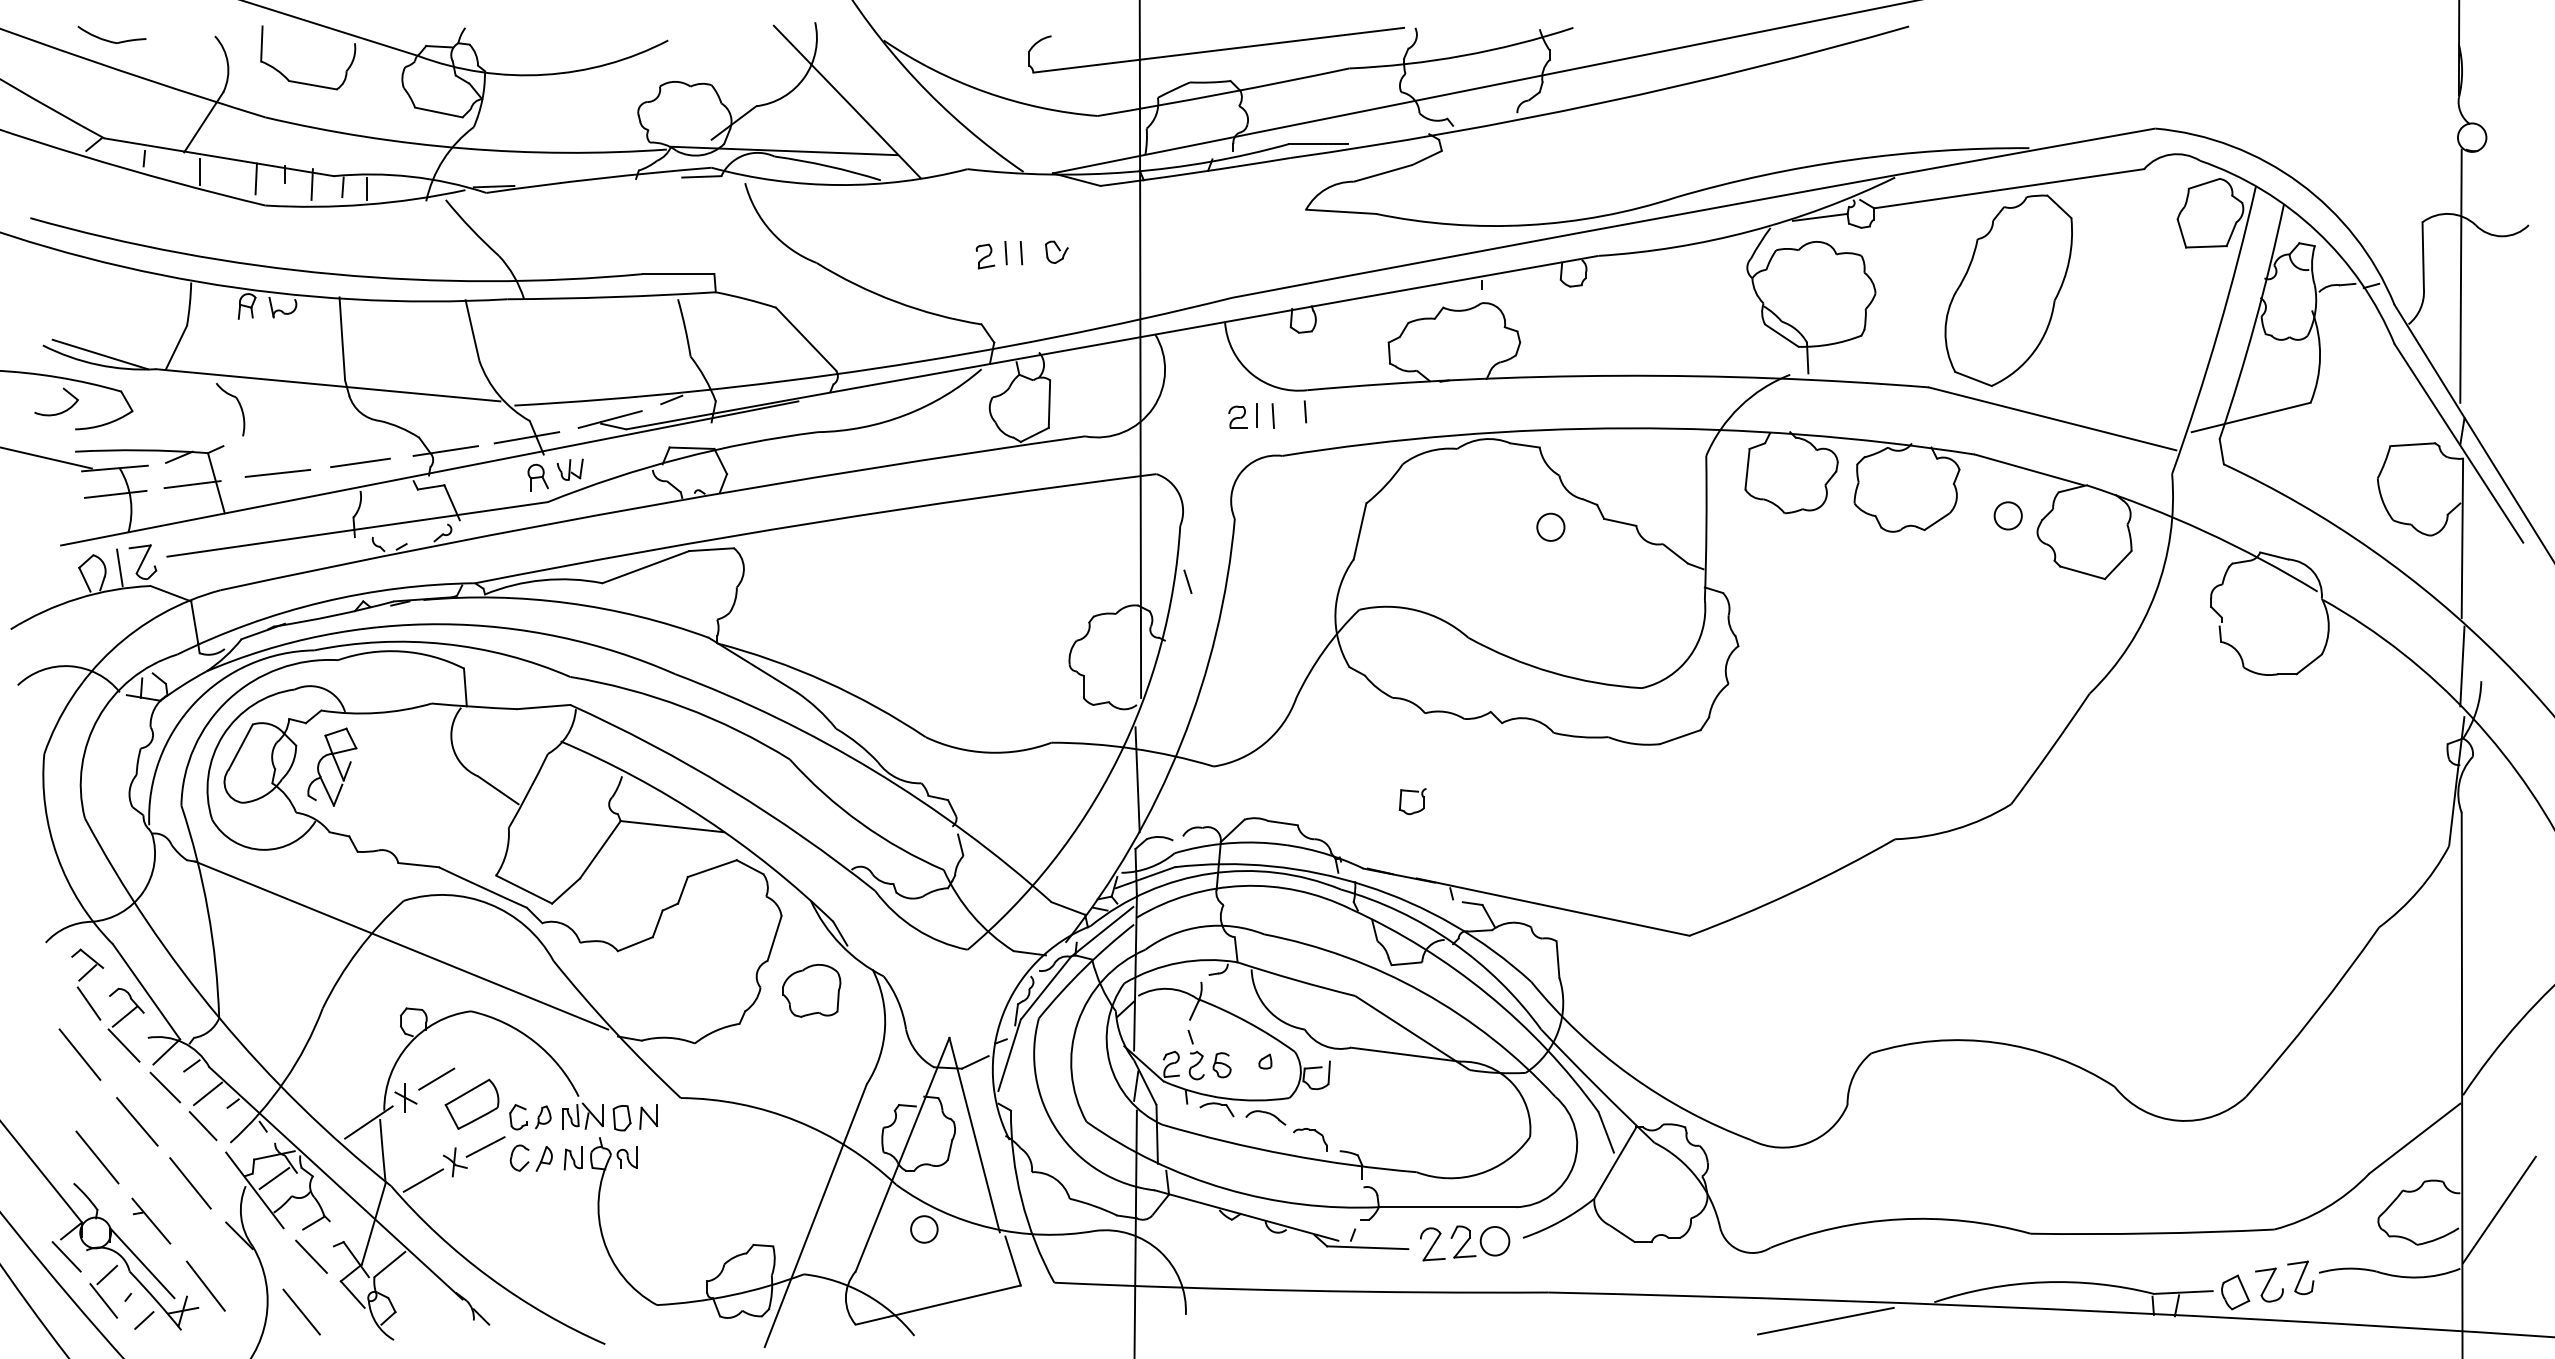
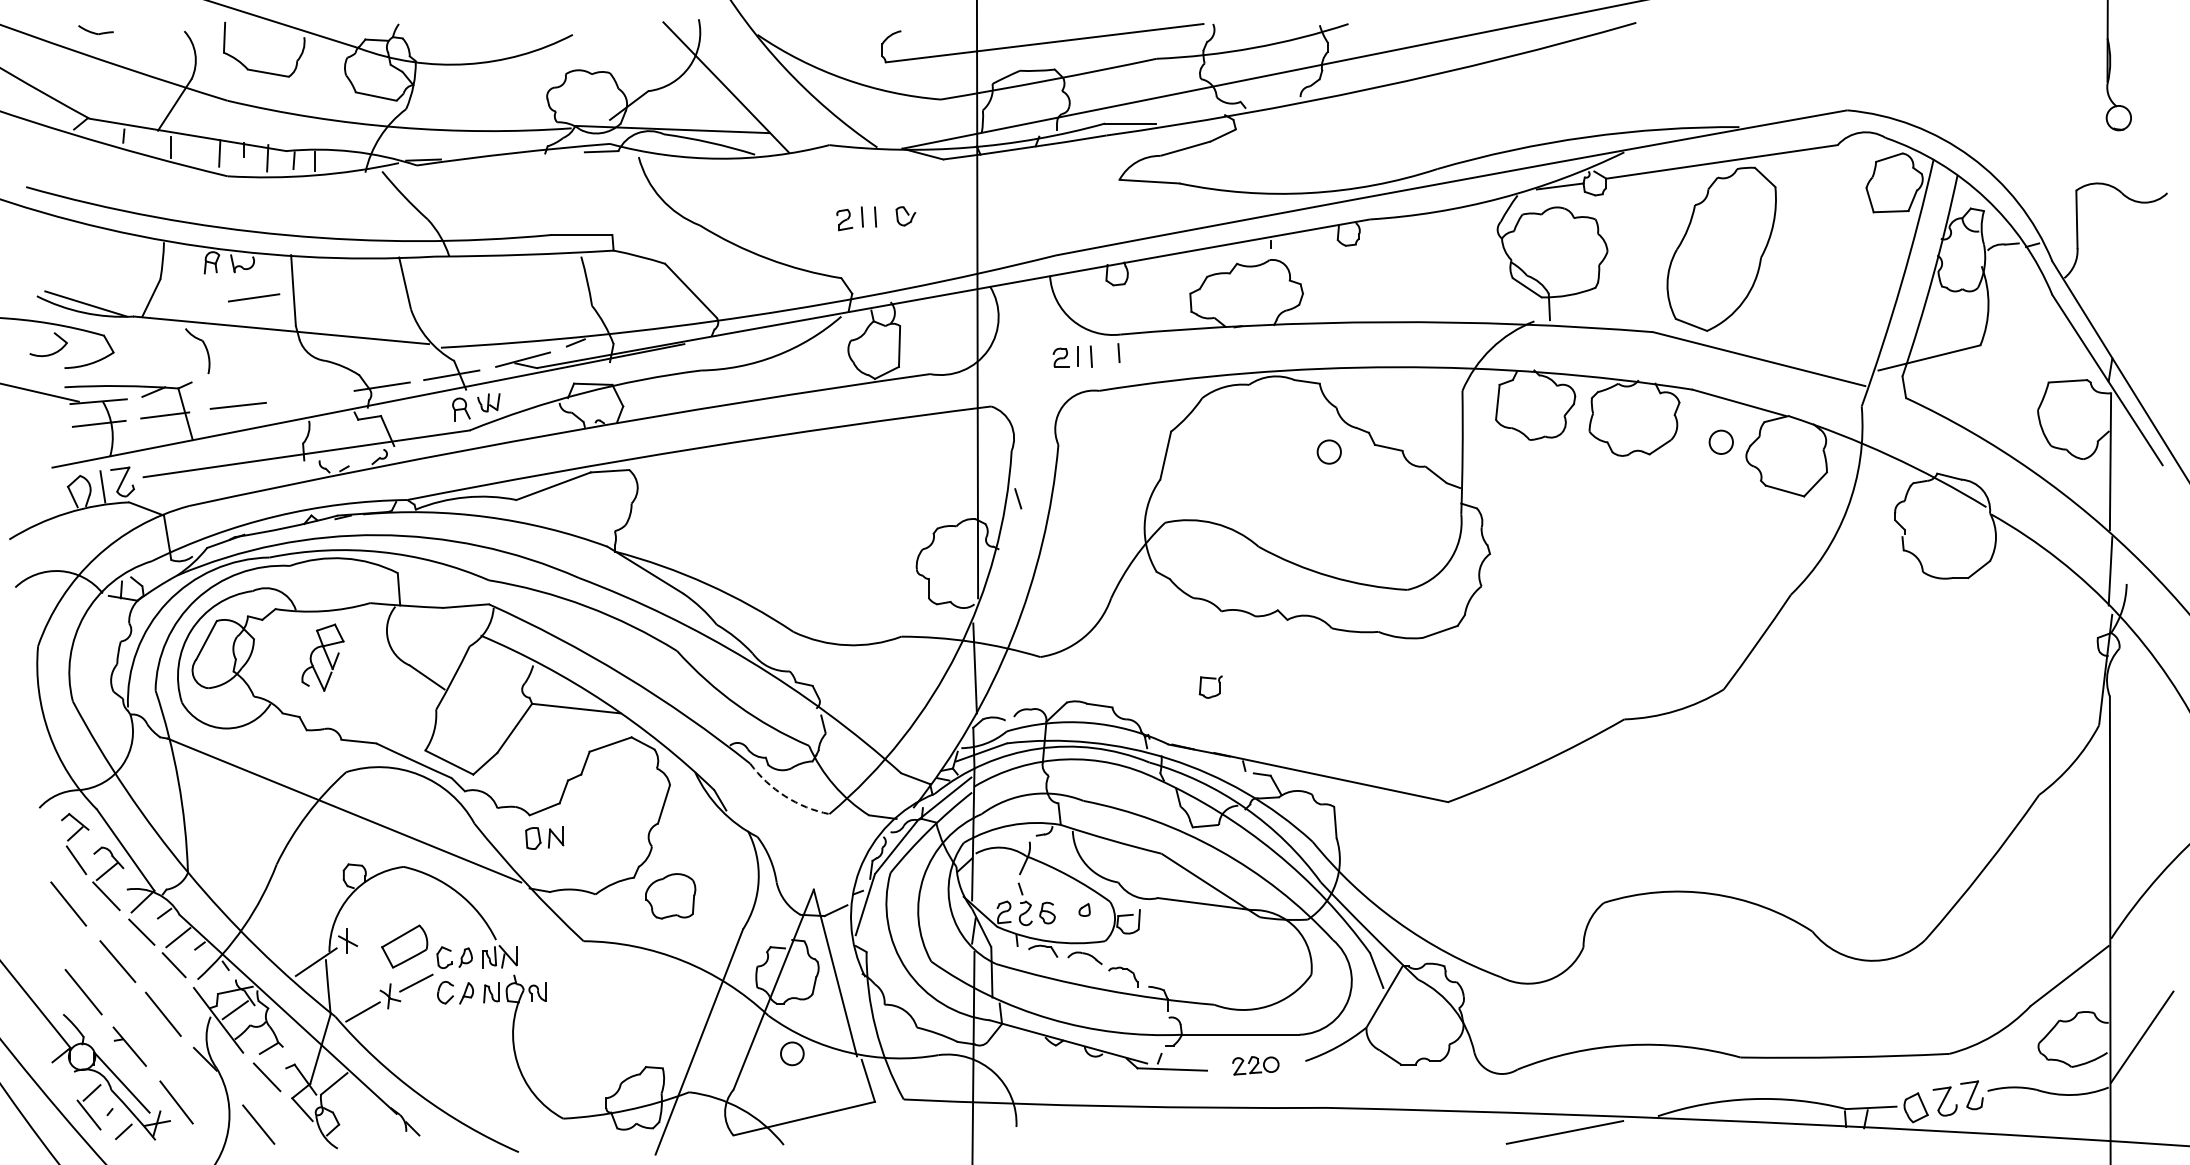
part: (111, 34) -> (95, 29), size x0.6
line: (2460, 275) -> (2108, 236), removed
line: (360, 462) -> (254, 297), moved
part: (331, 767) -> (322, 657), moved
arc: (916, 929) -> (785, 796), solid -> dashed
part: (811, 991) -> (670, 896), moved
line: (436, 1079) -> (374, 925), removed
part: (635, 1117) -> (544, 837), moved
part: (1464, 1243) -> (1255, 1065), size x0.6
line: (66, 1255) -> (57, 1076), removed

